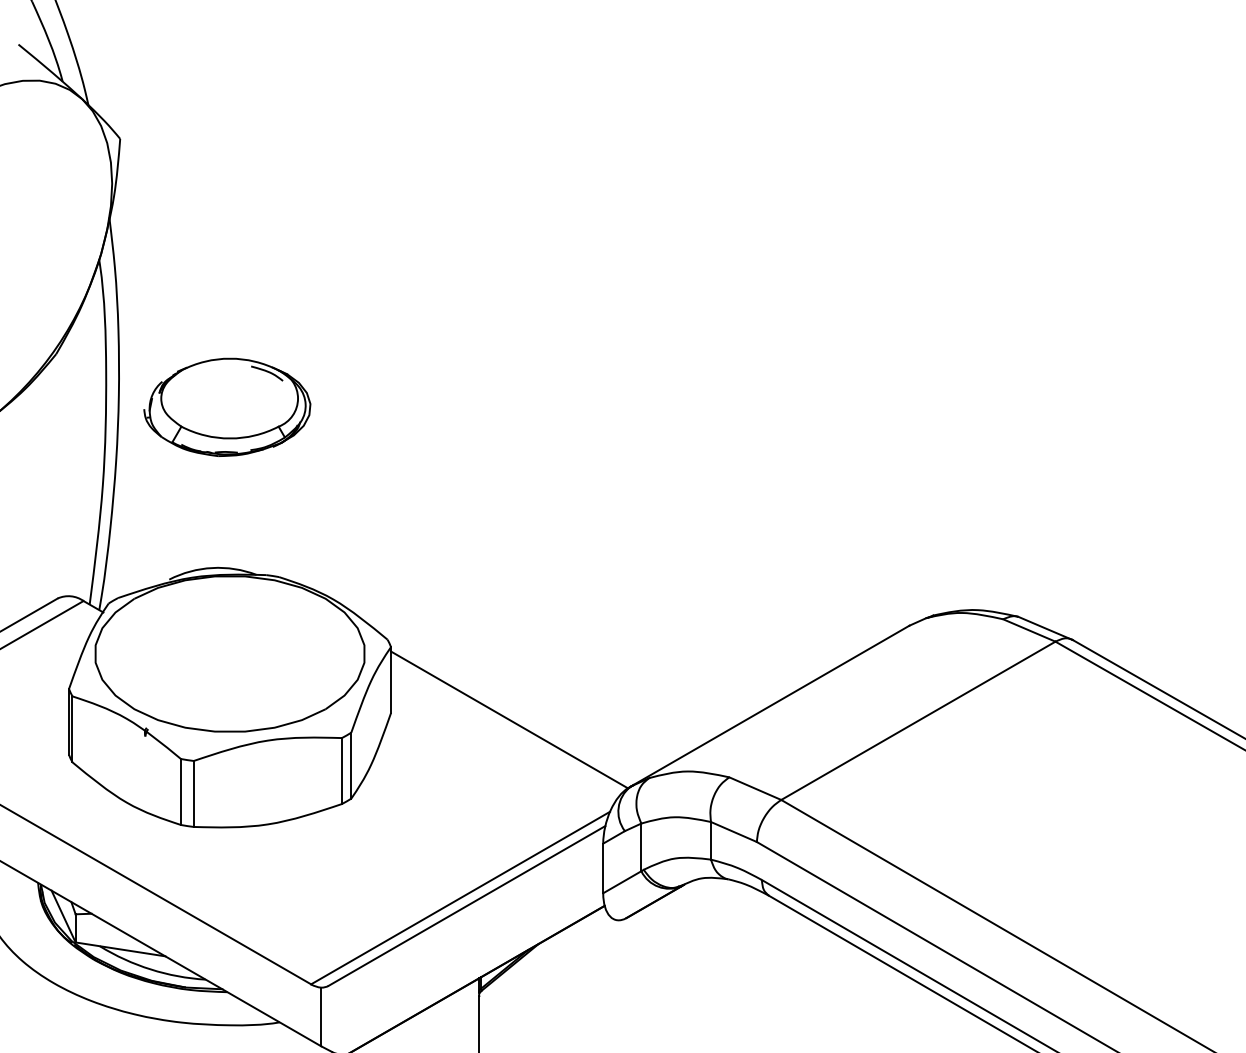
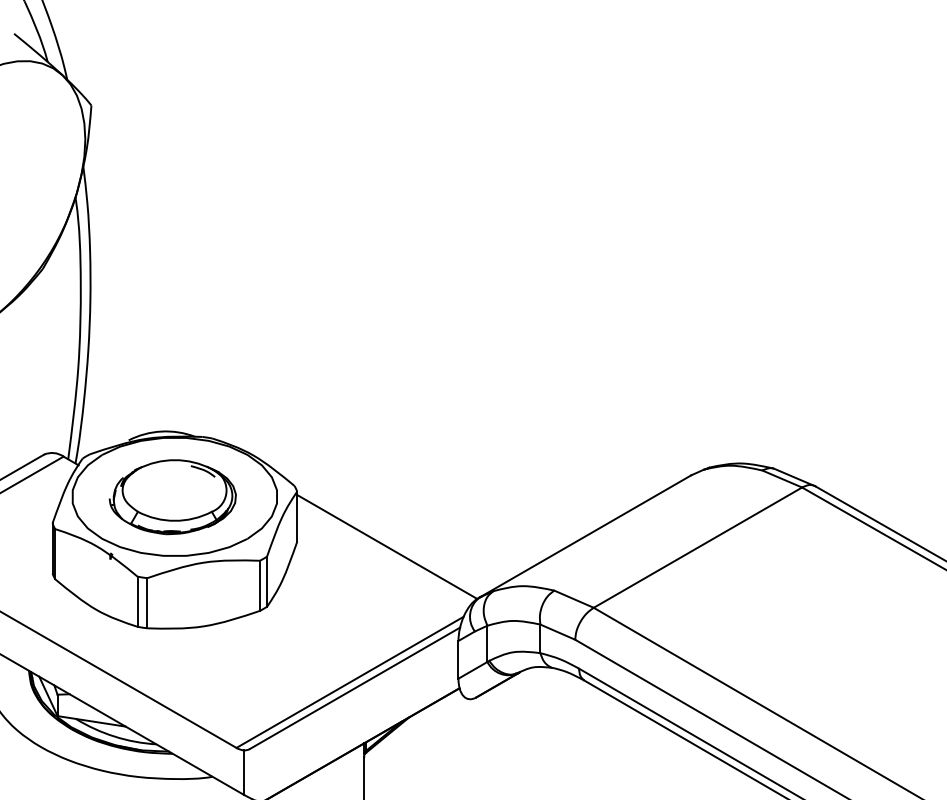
part: (227, 406) -> (172, 496), moved

